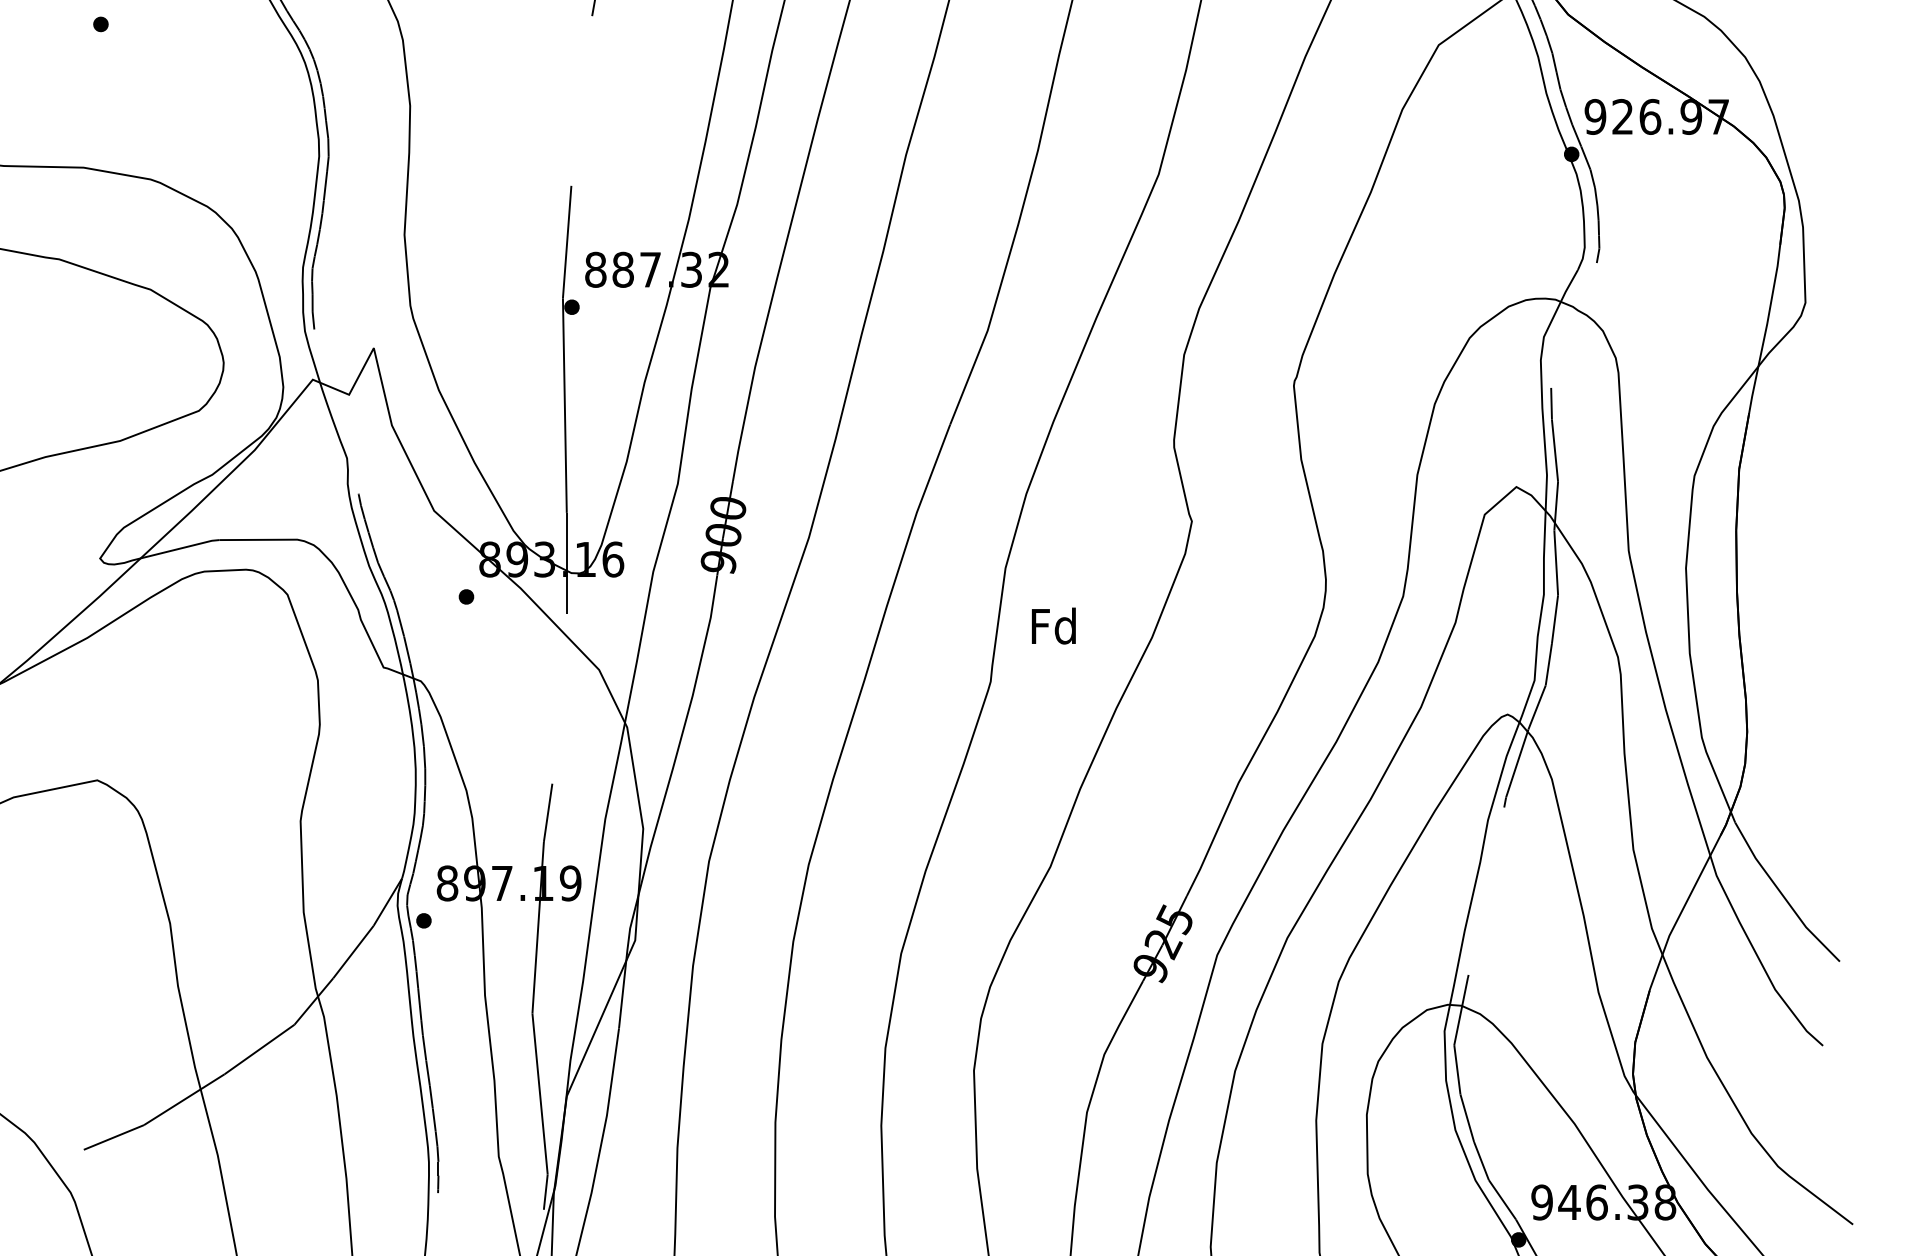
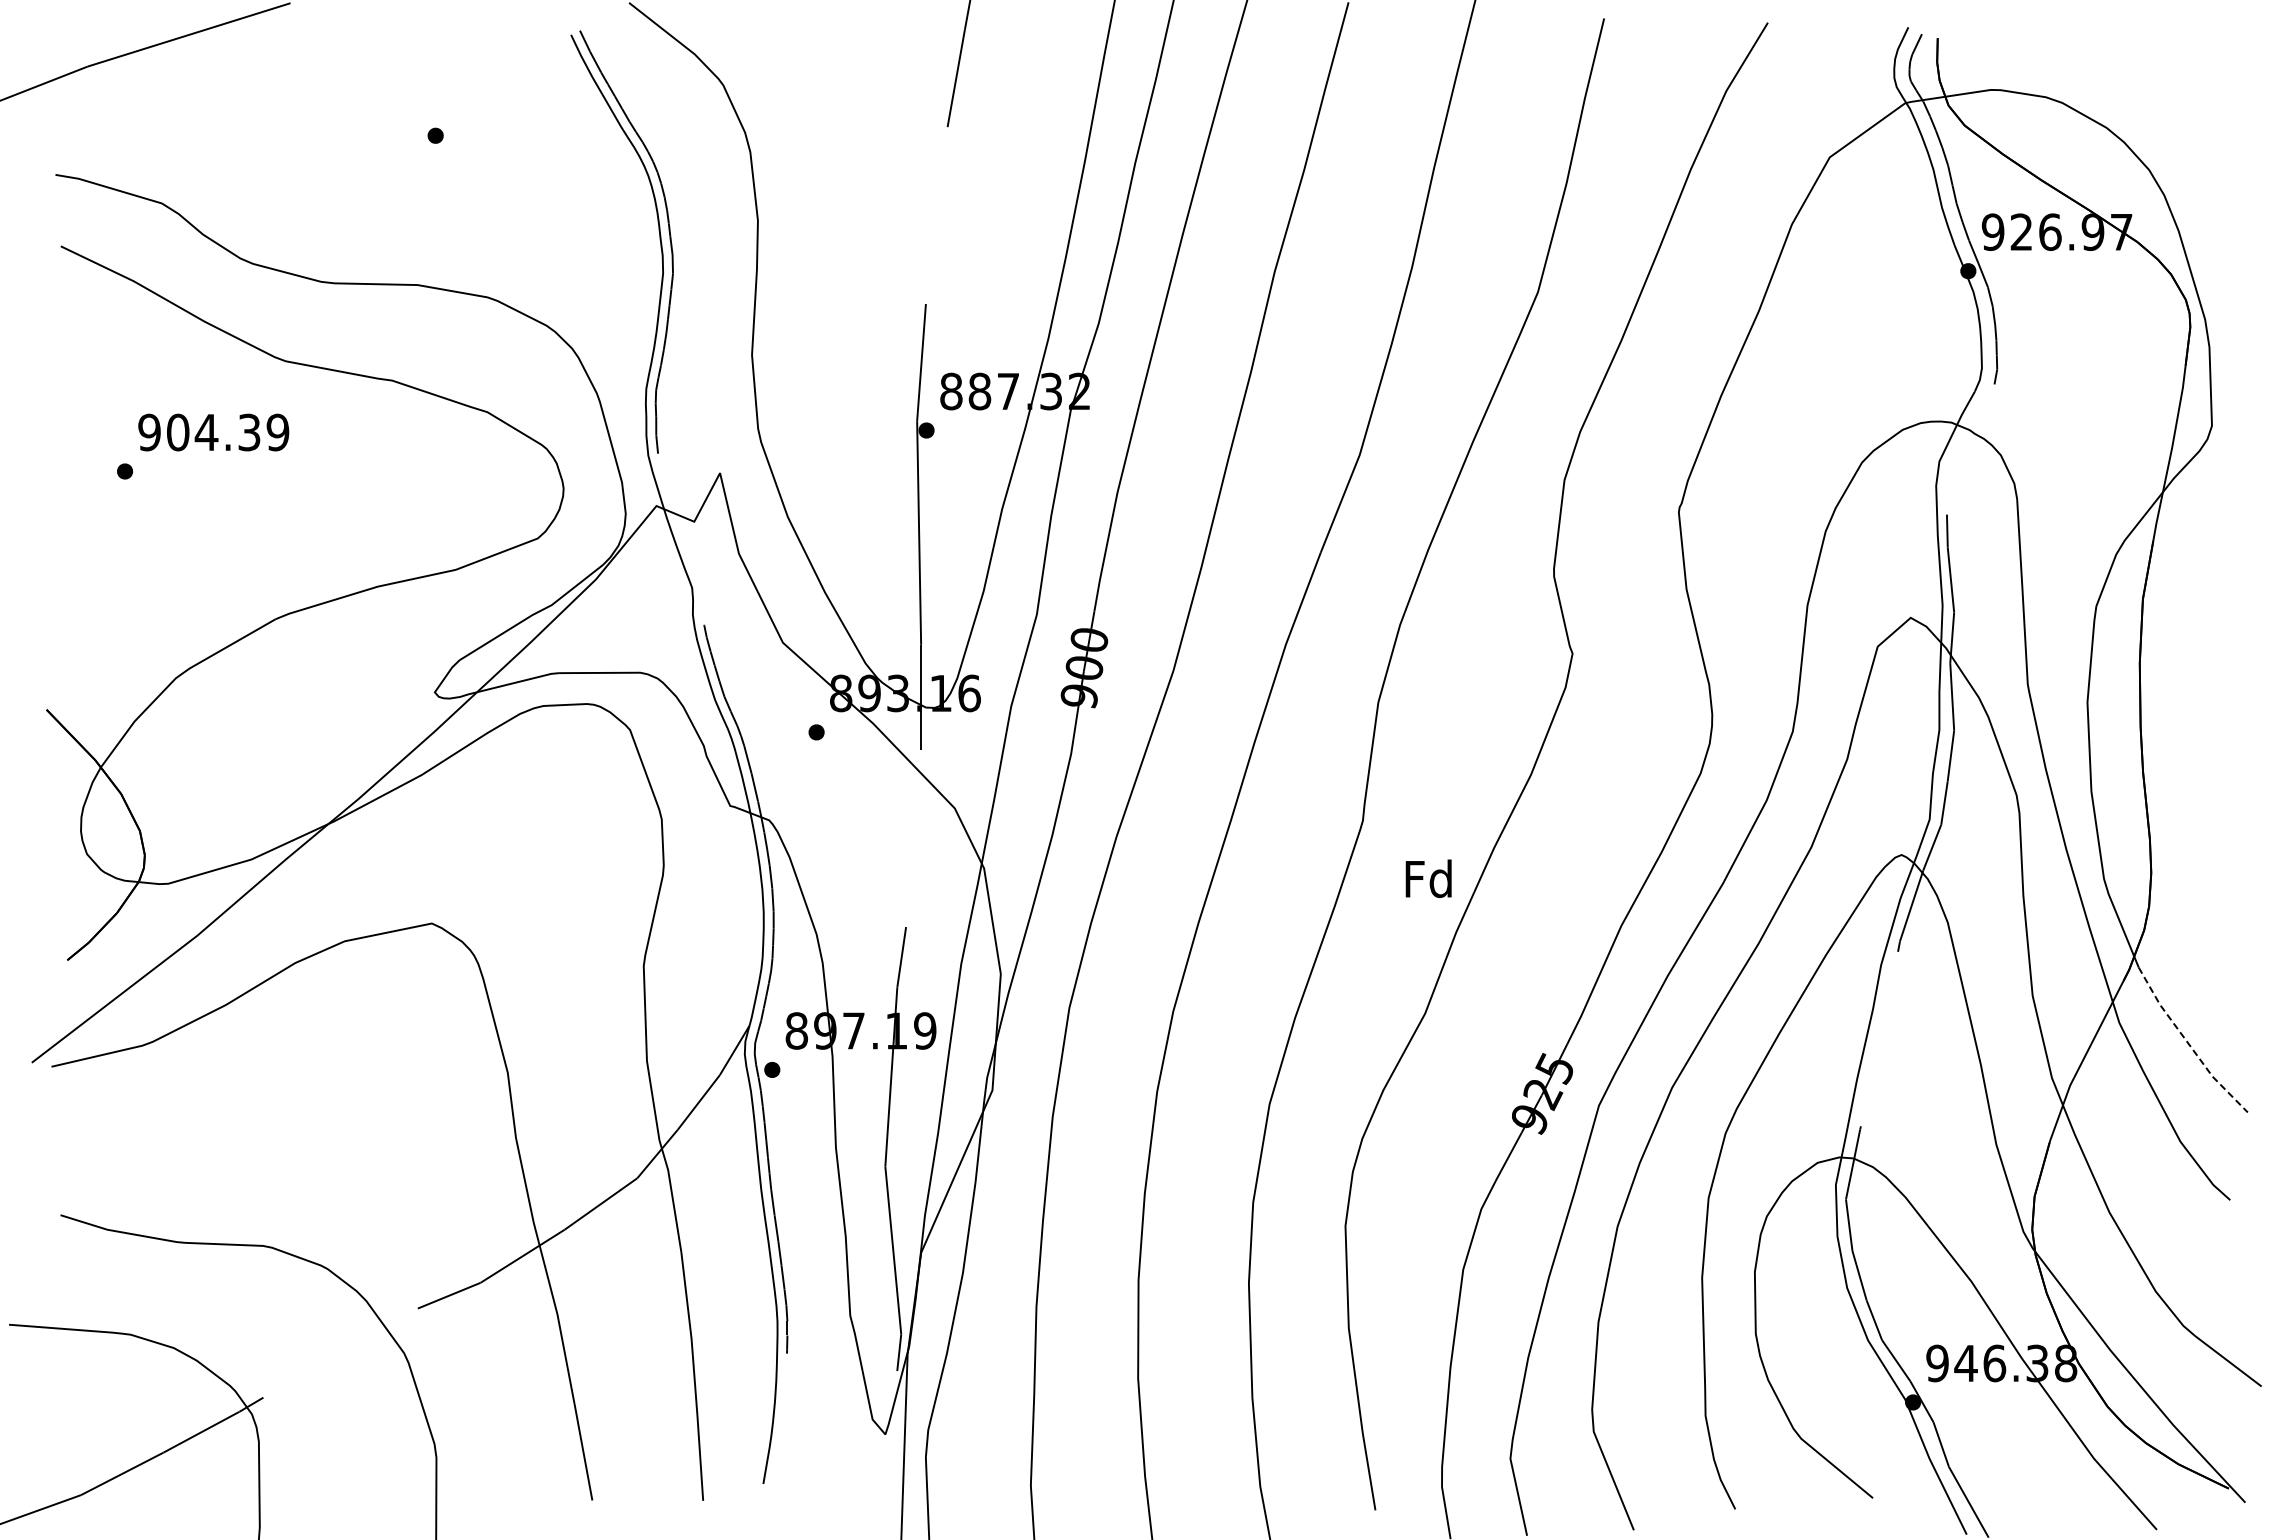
text: (1053, 625) -> (1428, 878), moved
line: (1782, 895) -> (2188, 1043), solid -> dashed

